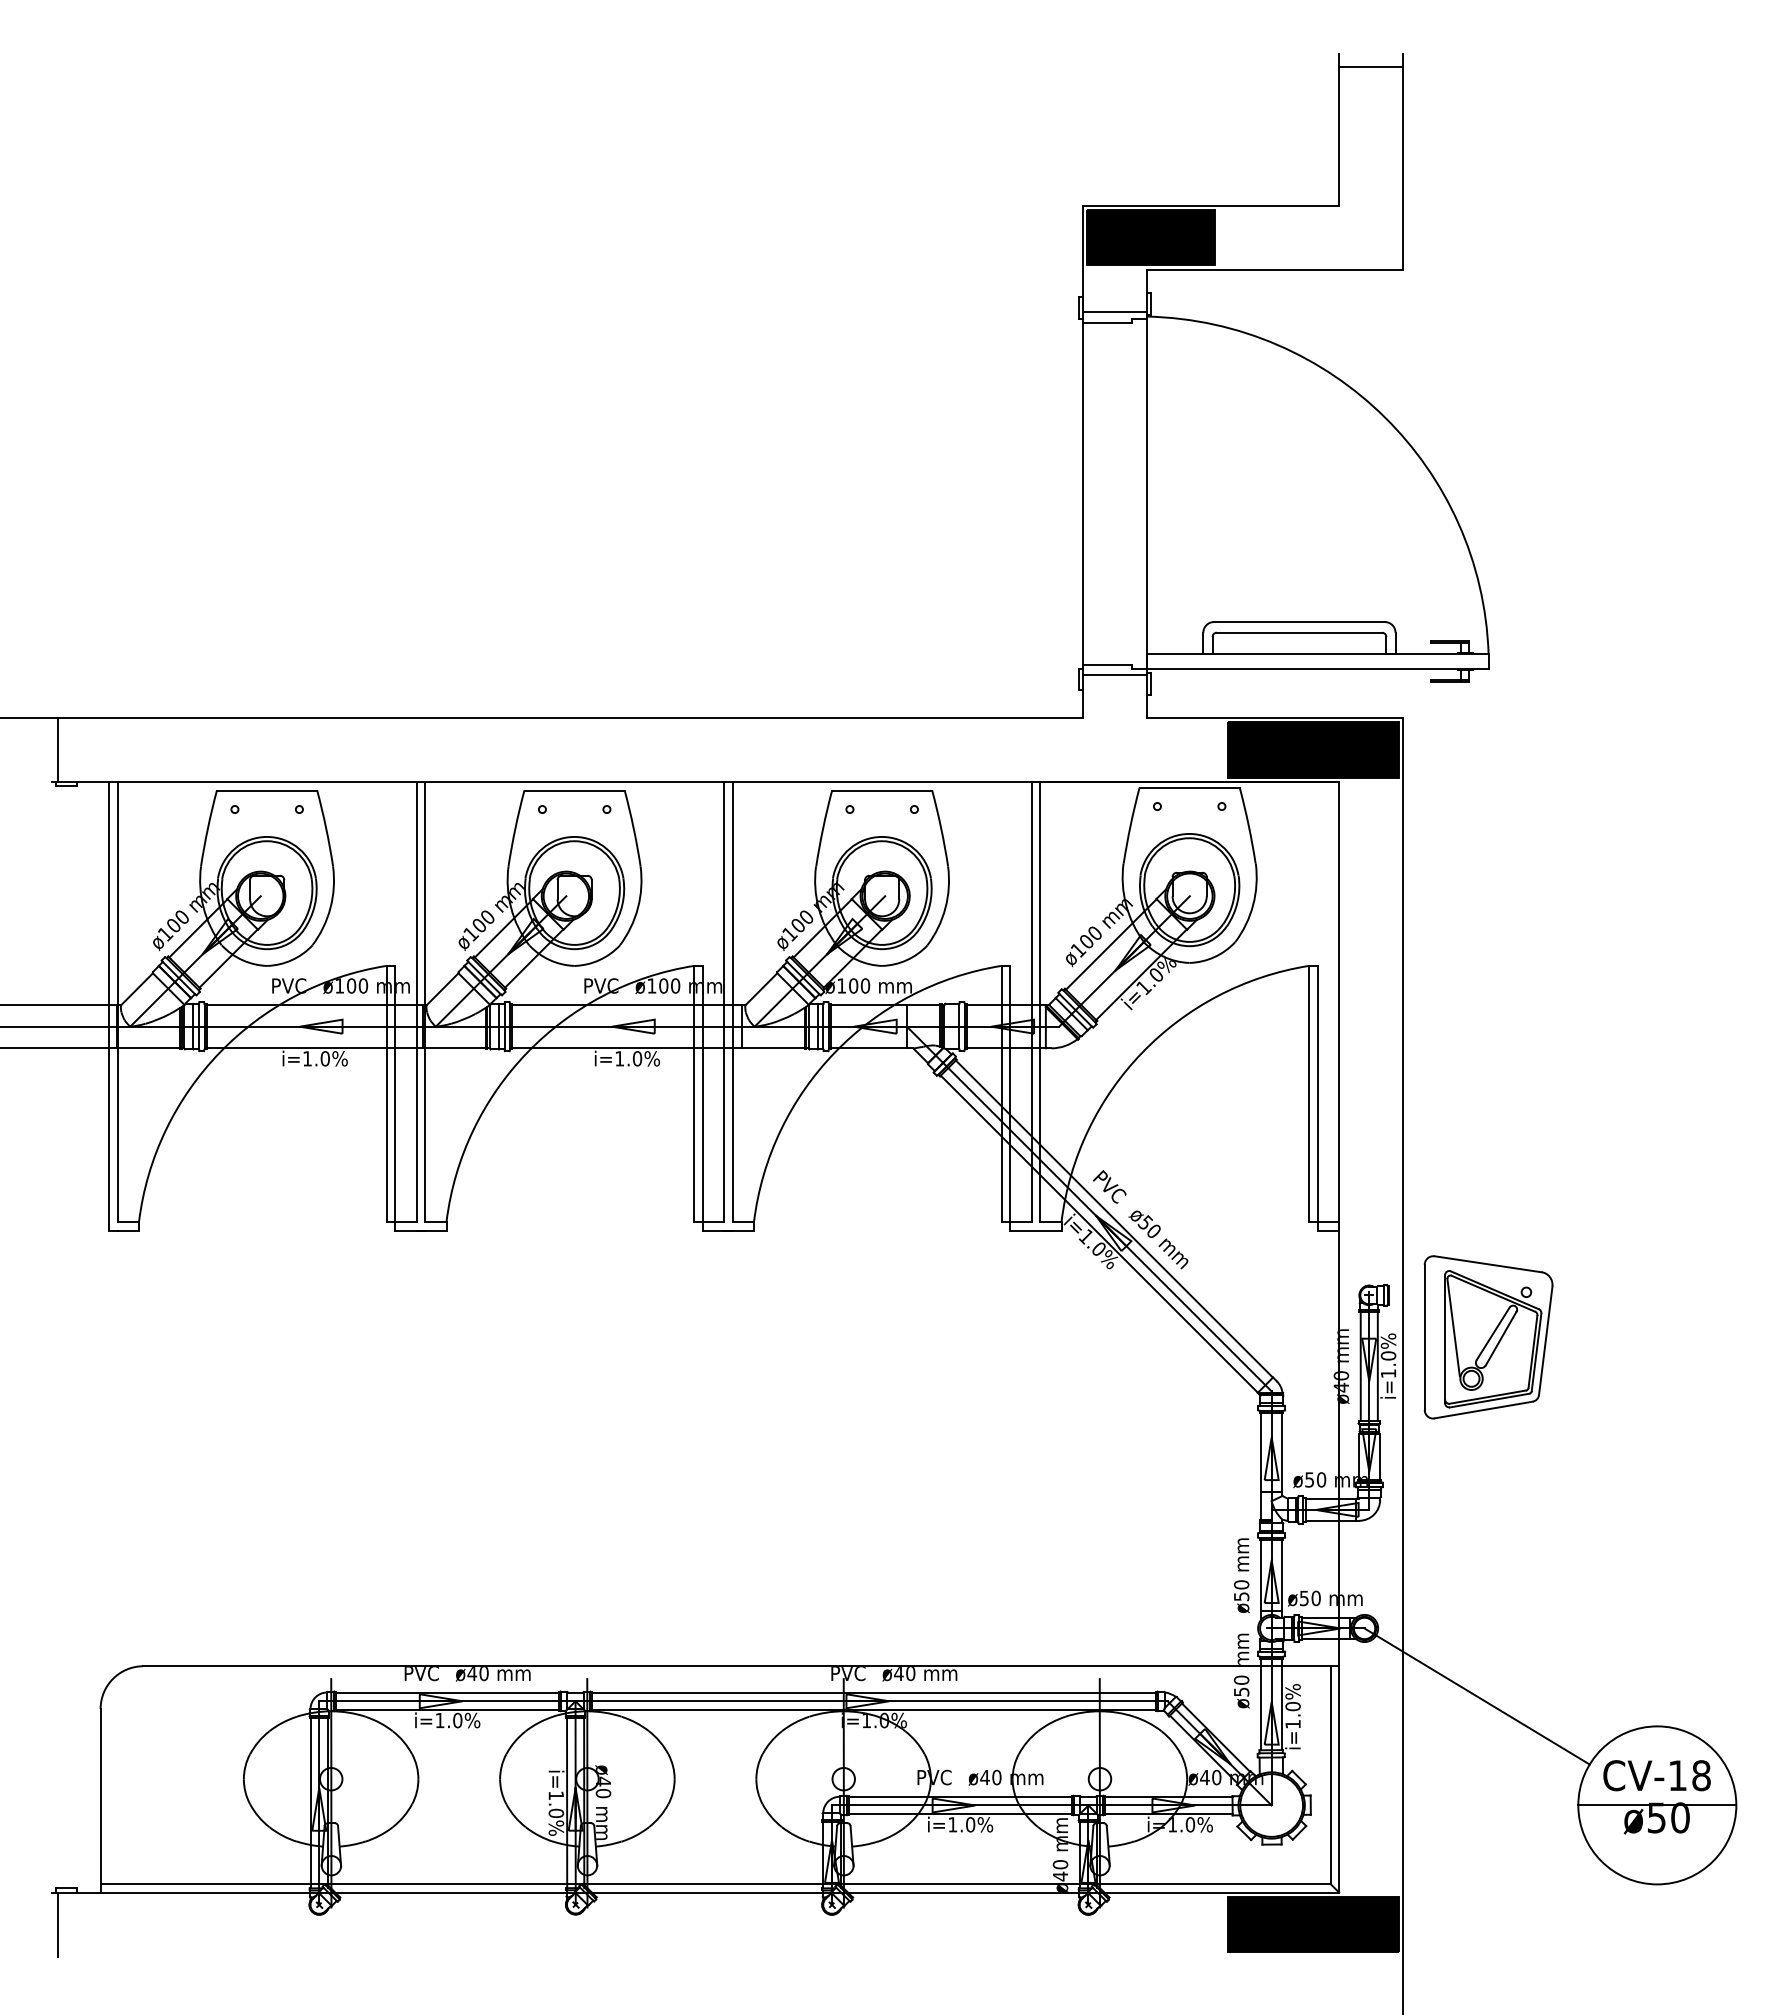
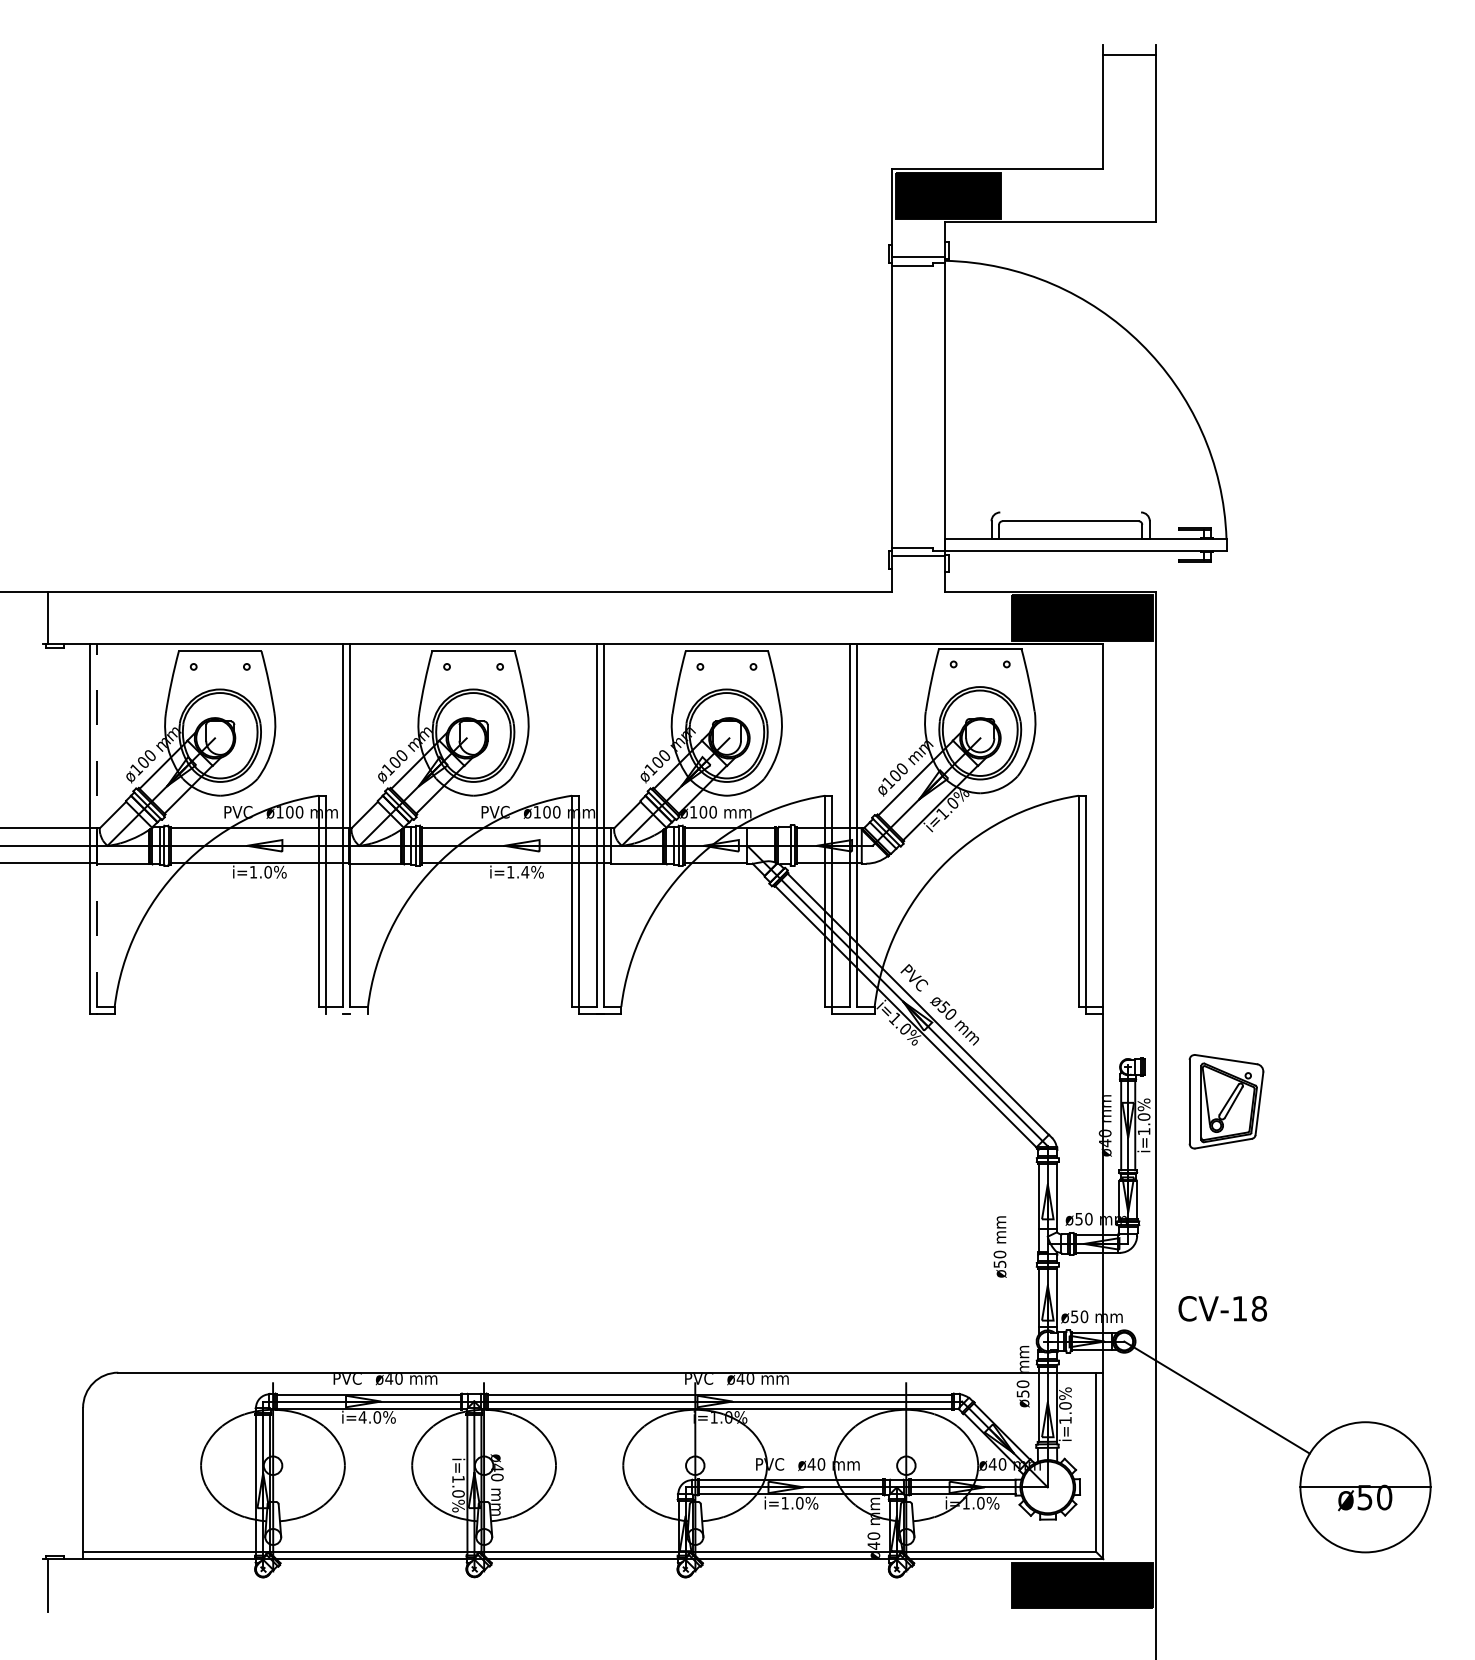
line: (1299, 622) -> (1070, 512), removed
line: (117, 1002) -> (96, 825), solid -> dashed
text: (637, 1058) -> (525, 872), i=1.0% -> i=1.4%
line: (420, 1230) -> (346, 1013), removed
part: (1488, 1337) -> (1226, 1101), size x0.7
text: (1241, 1575) -> (999, 1246), moved
text: (439, 1720) -> (362, 1417), i=1.0% -> i=4.0%
text: (1656, 1775) -> (1222, 1308), moved

